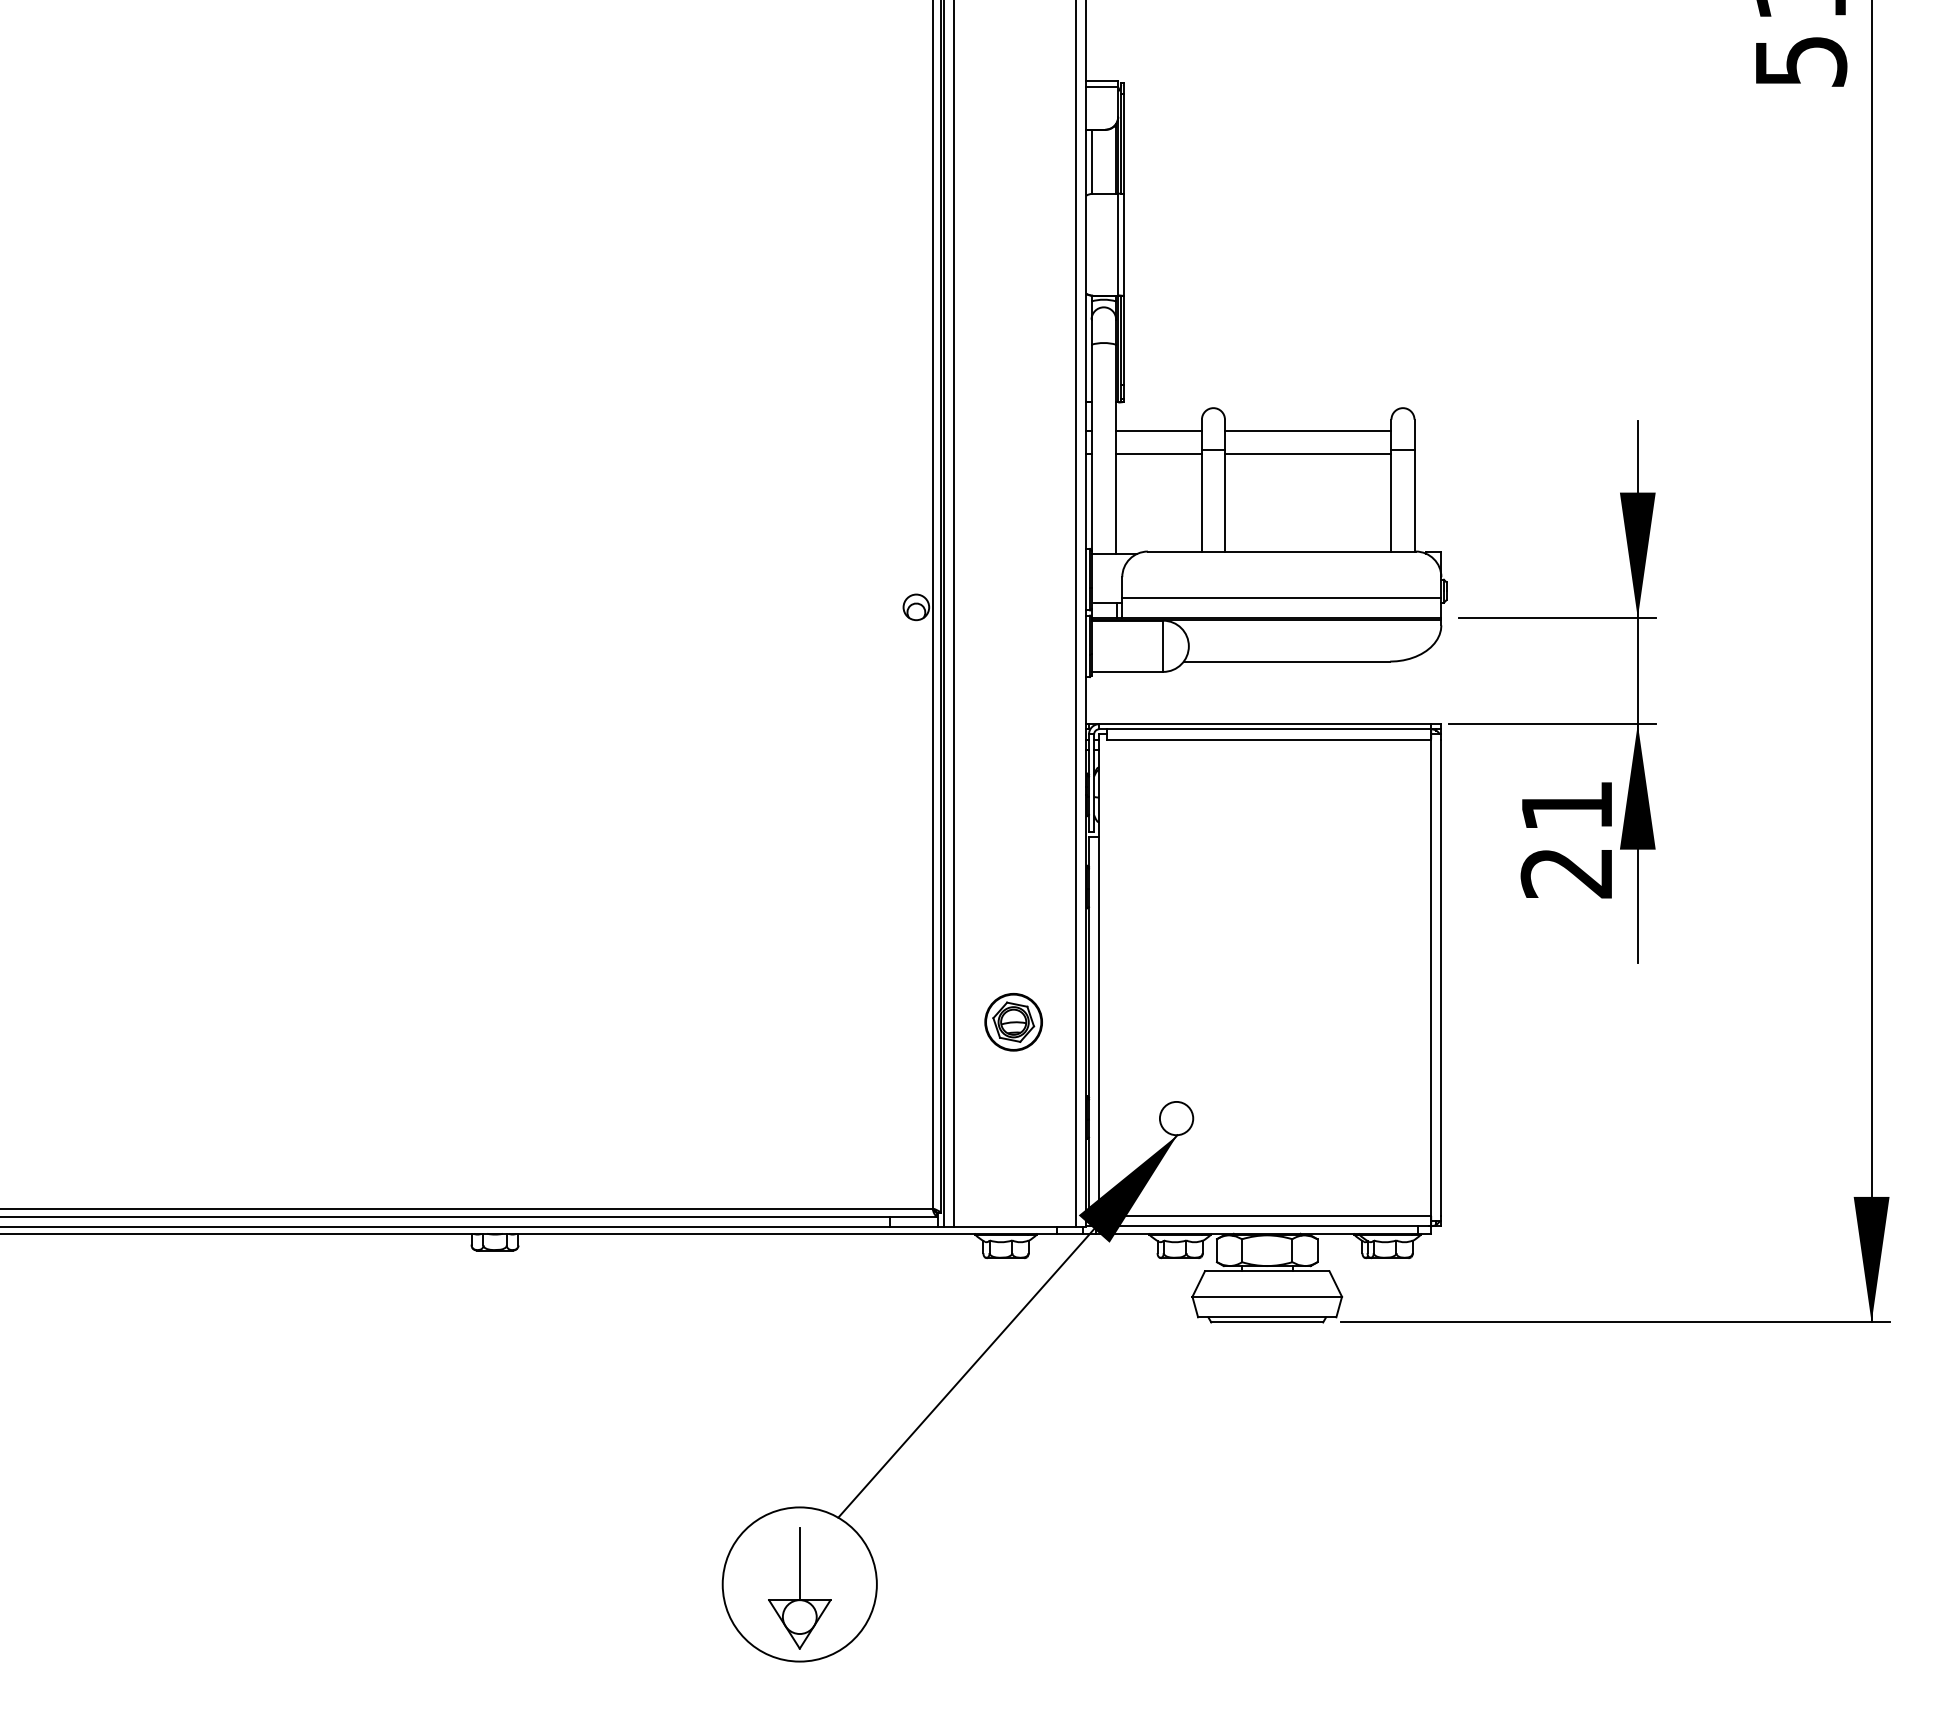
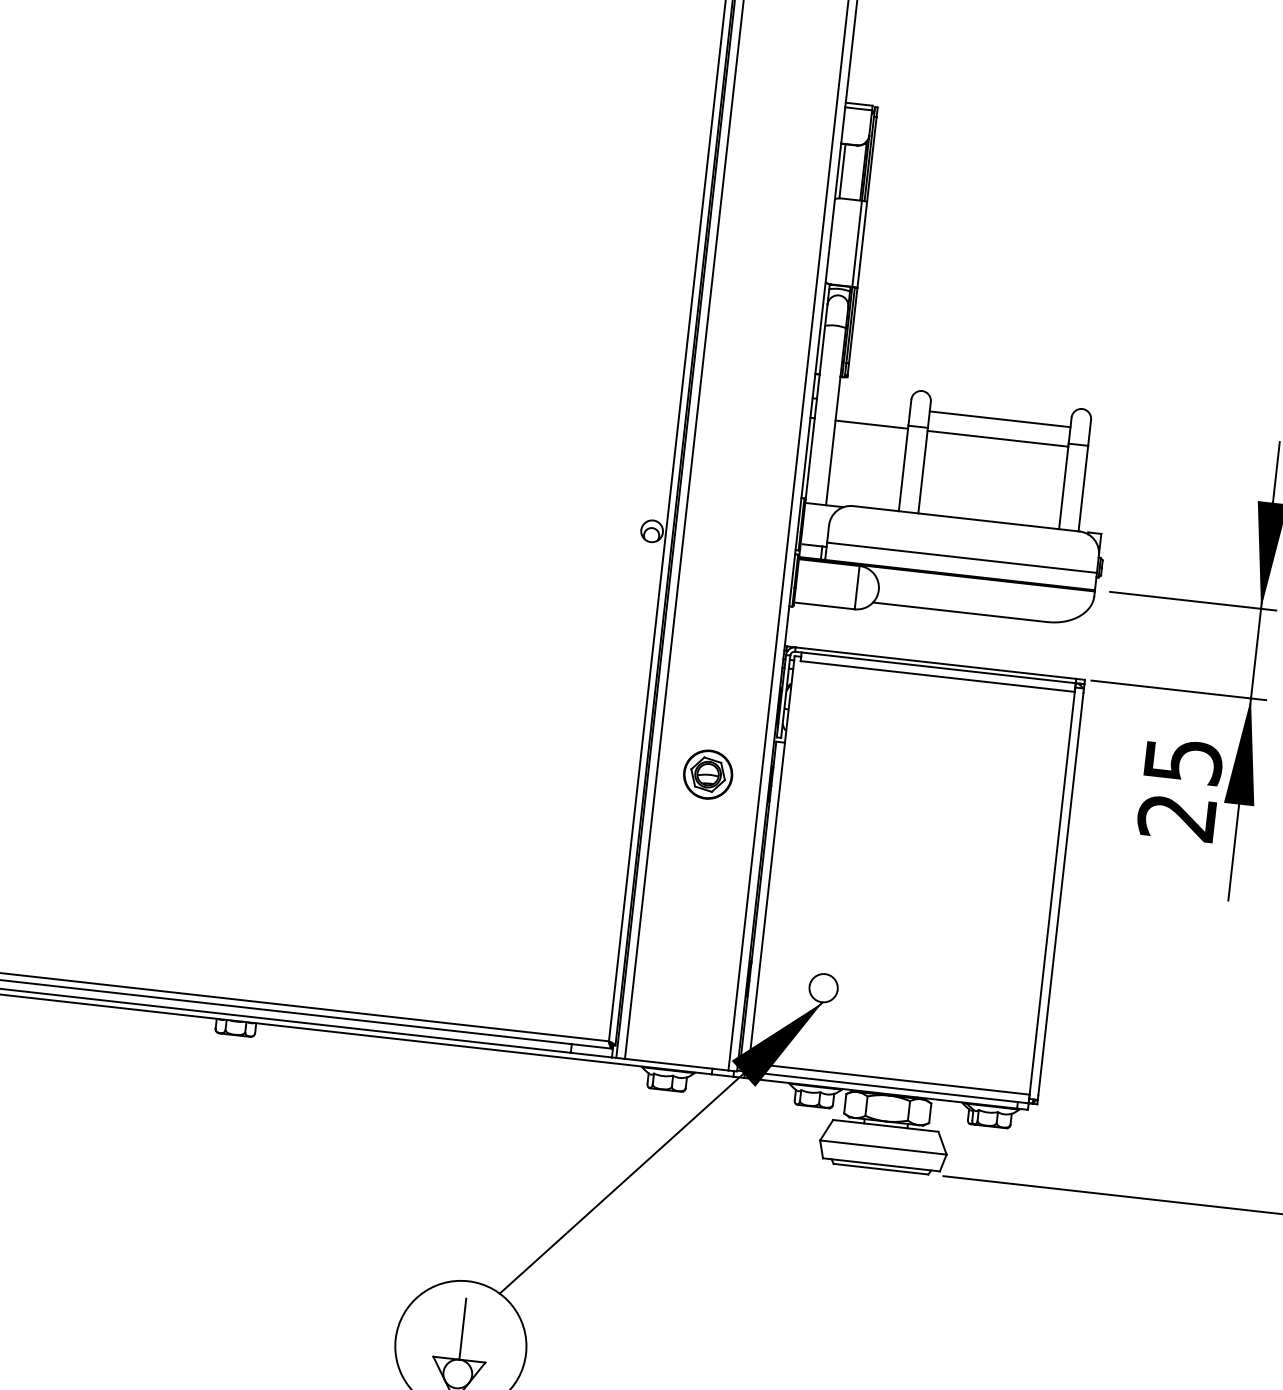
line: (1158, 430) -> (873, 404), removed
text: (1567, 806) -> (1183, 761), 21 -> 25
part: (1013, 1022) -> (707, 774), moved

